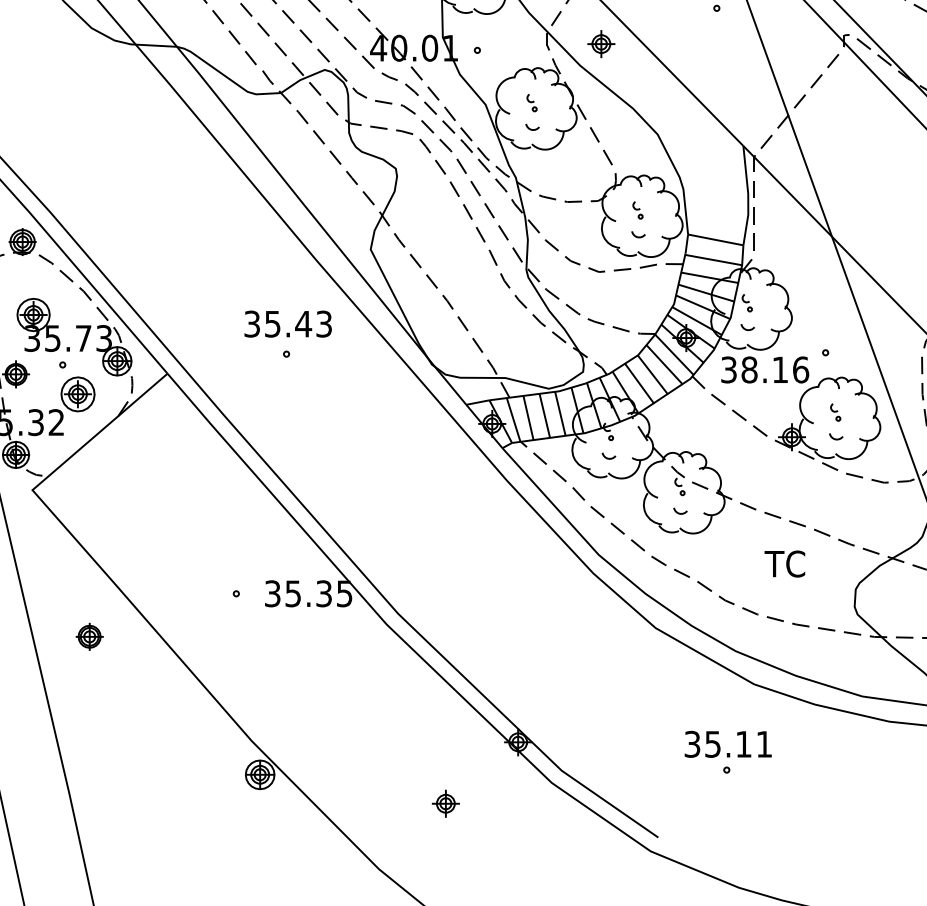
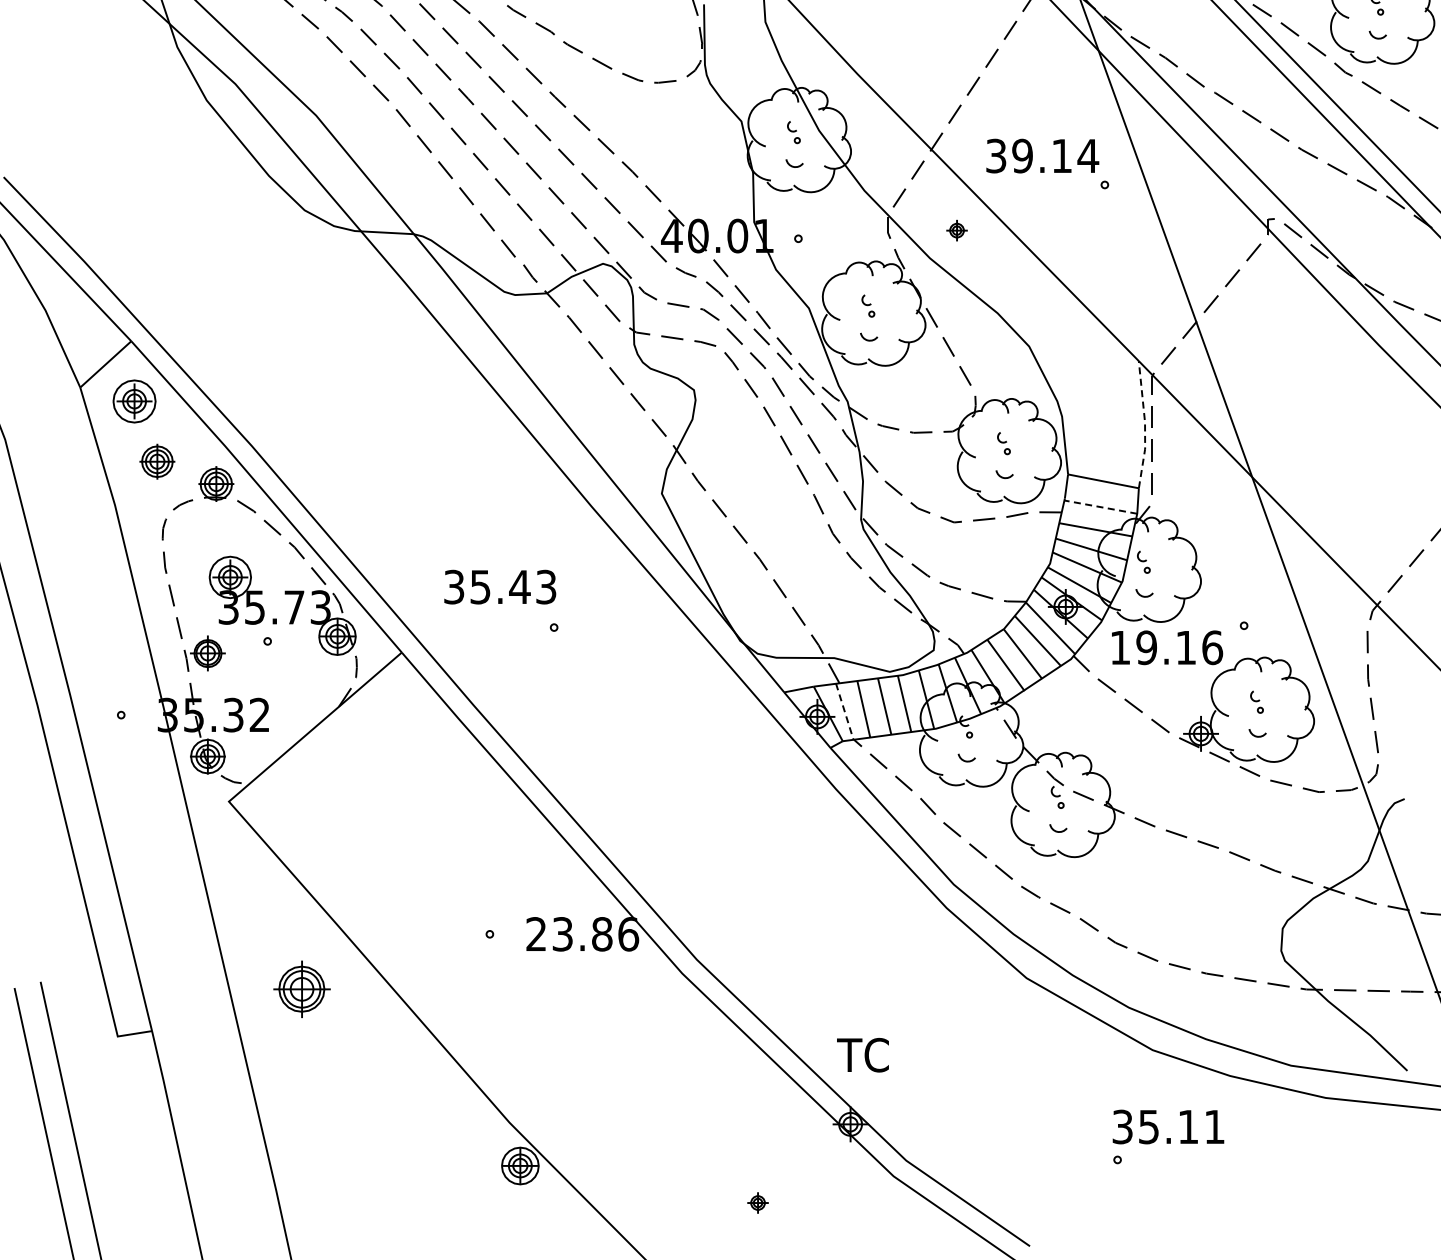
part: (600, 43) -> (956, 230), size x0.6
line: (748, 195) -> (1145, 424), solid -> dashed
line: (713, 260) -> (1100, 507), solid -> dashed
text: (288, 323) -> (500, 586), moved
text: (739, 369) -> (1133, 647), 38.16 -> 19.16
part: (78, 393) -> (287, 678), removed
line: (513, 420) -> (844, 712), solid -> dashed
text: (784, 564) -> (862, 1055), moved
text: (308, 593) -> (582, 934), 35.35 -> 23.86
part: (89, 636) -> (302, 989), size x1.6
text: (728, 743) -> (1168, 1126), moved
part: (445, 803) -> (757, 1202), size x0.6

